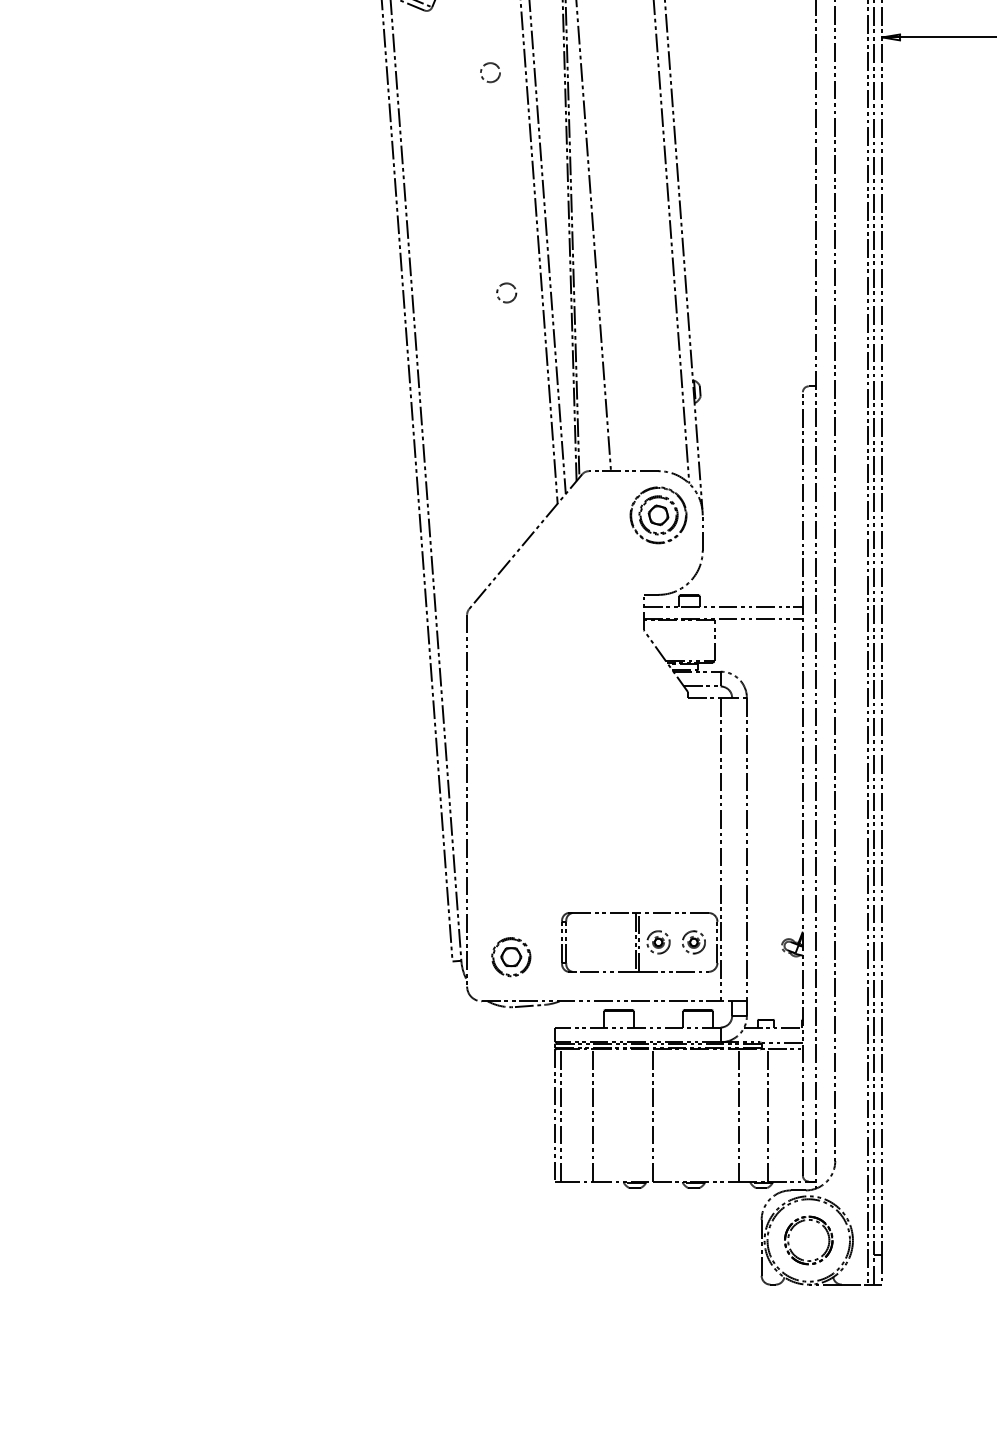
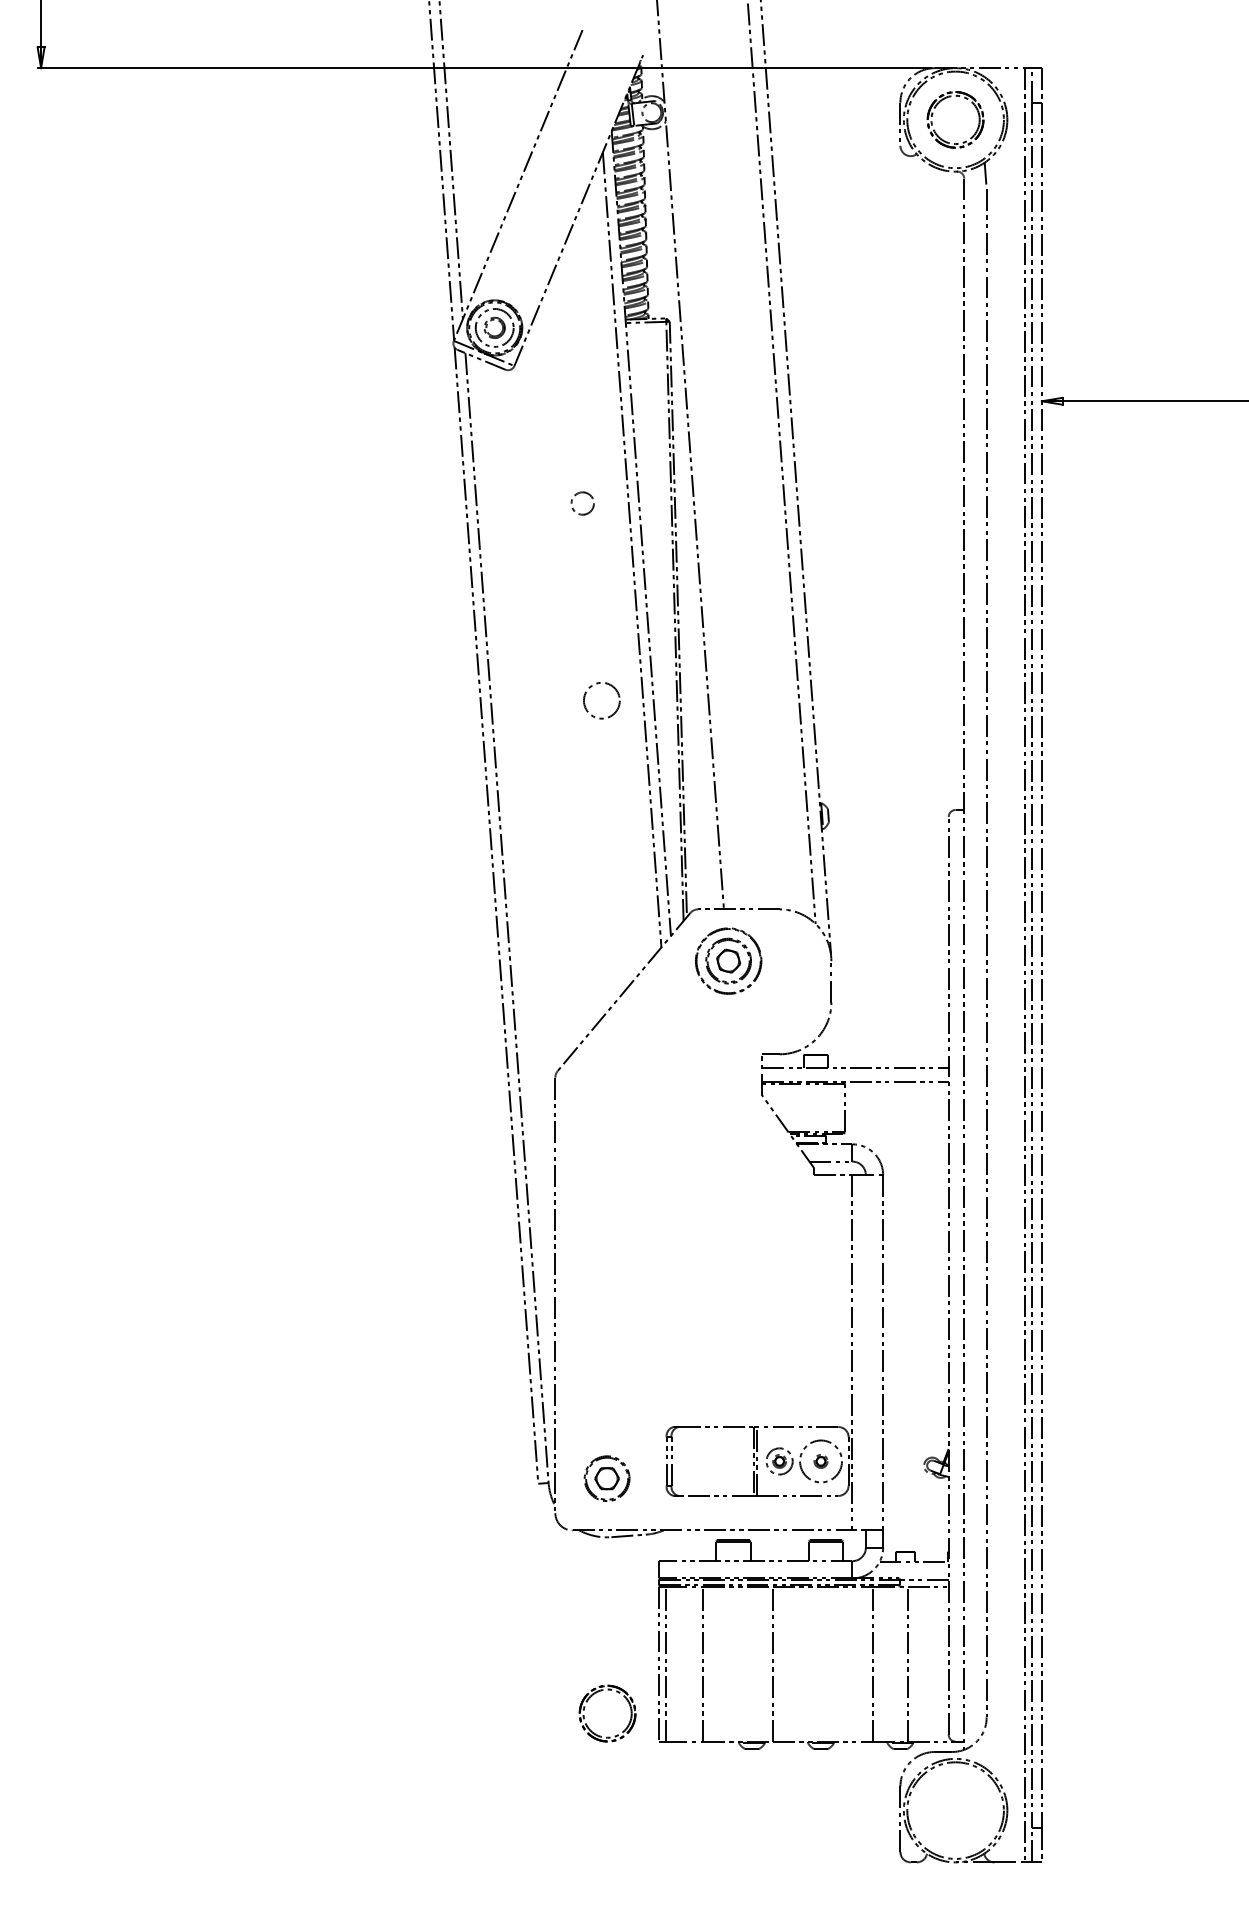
circle: (490, 72) -> (582, 503), moved
circle: (506, 292) -> (601, 700), size x1.6
part: (658, 514) -> (728, 960), moved
circle: (693, 942) -> (820, 1461), size x1.6
part: (795, 1226) -> (591, 1697), moved

